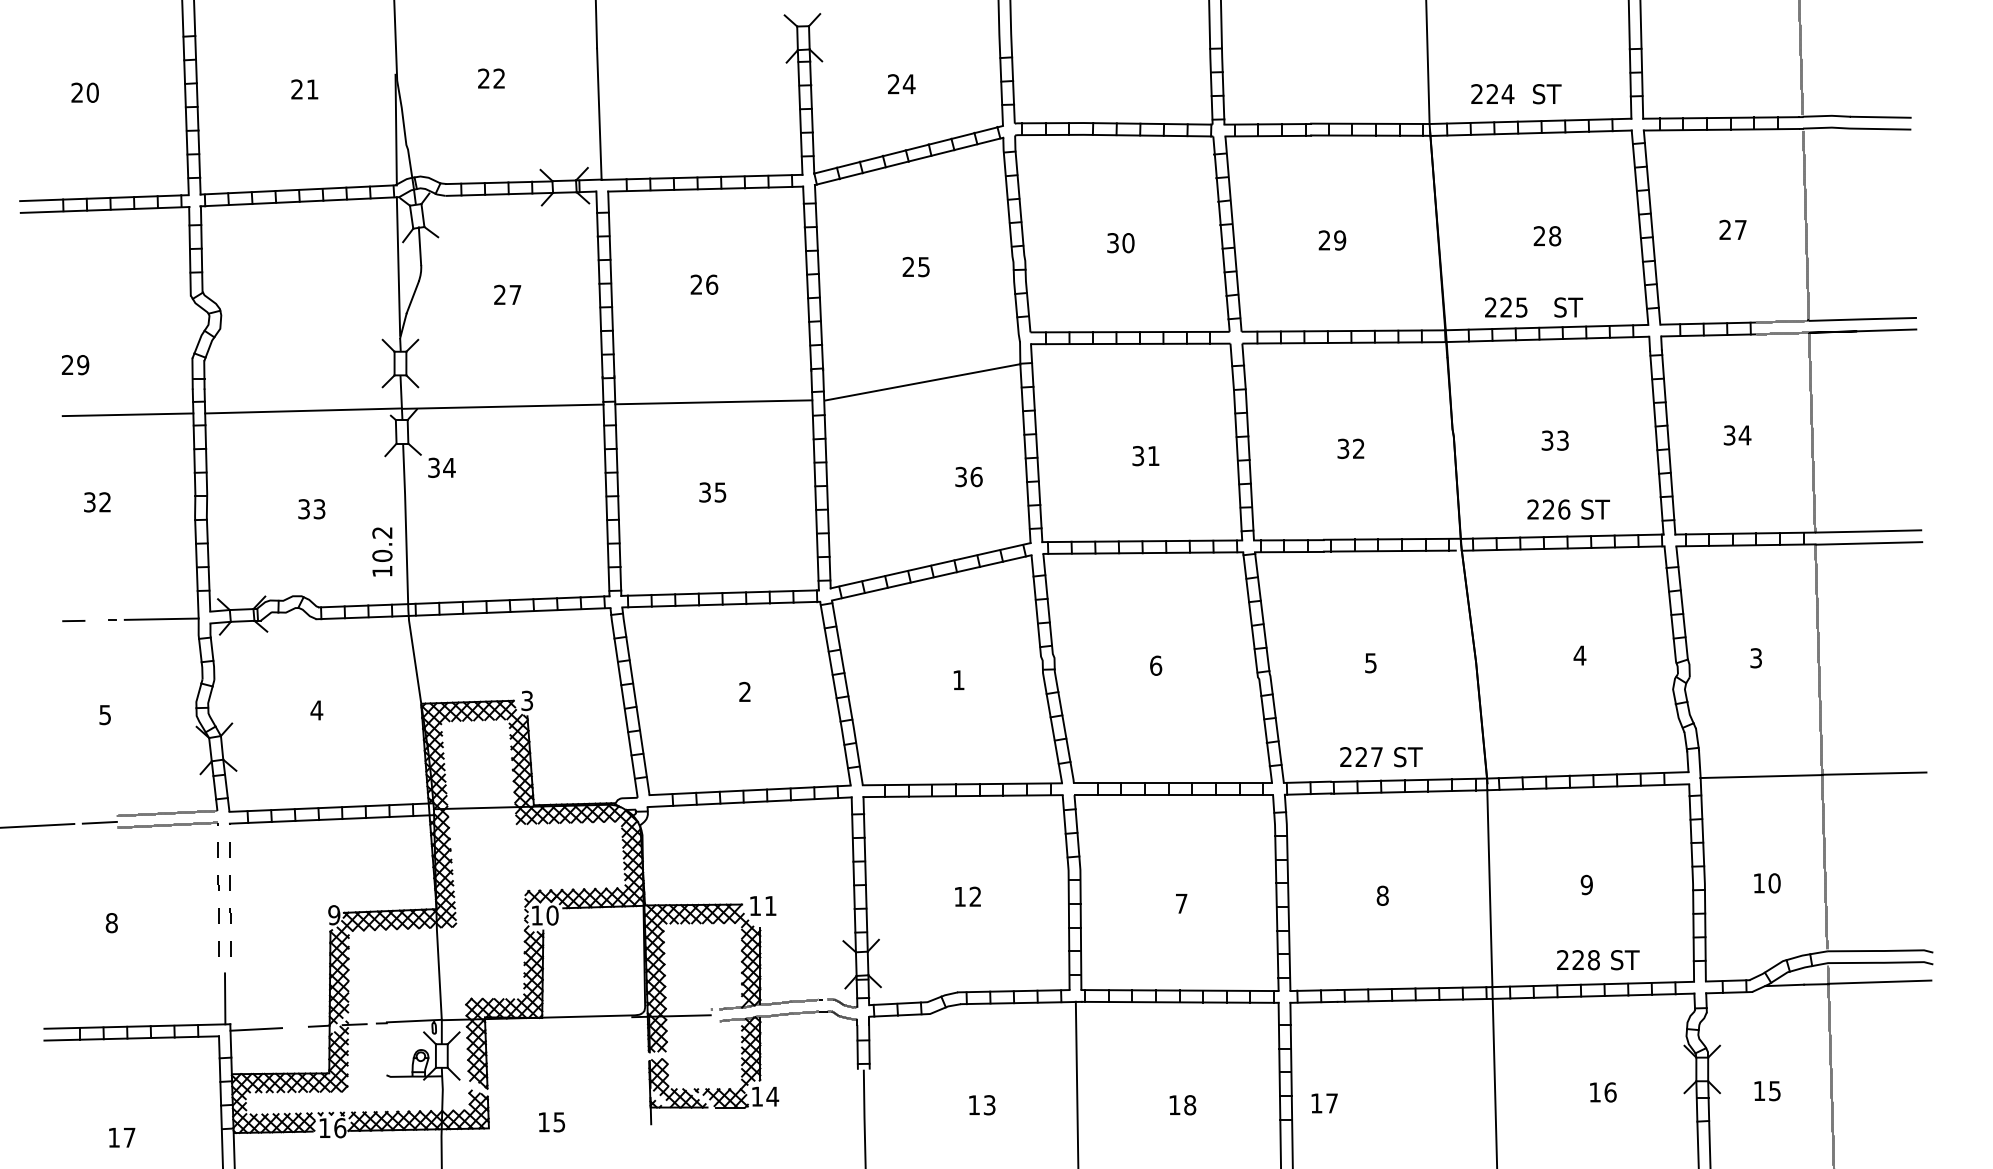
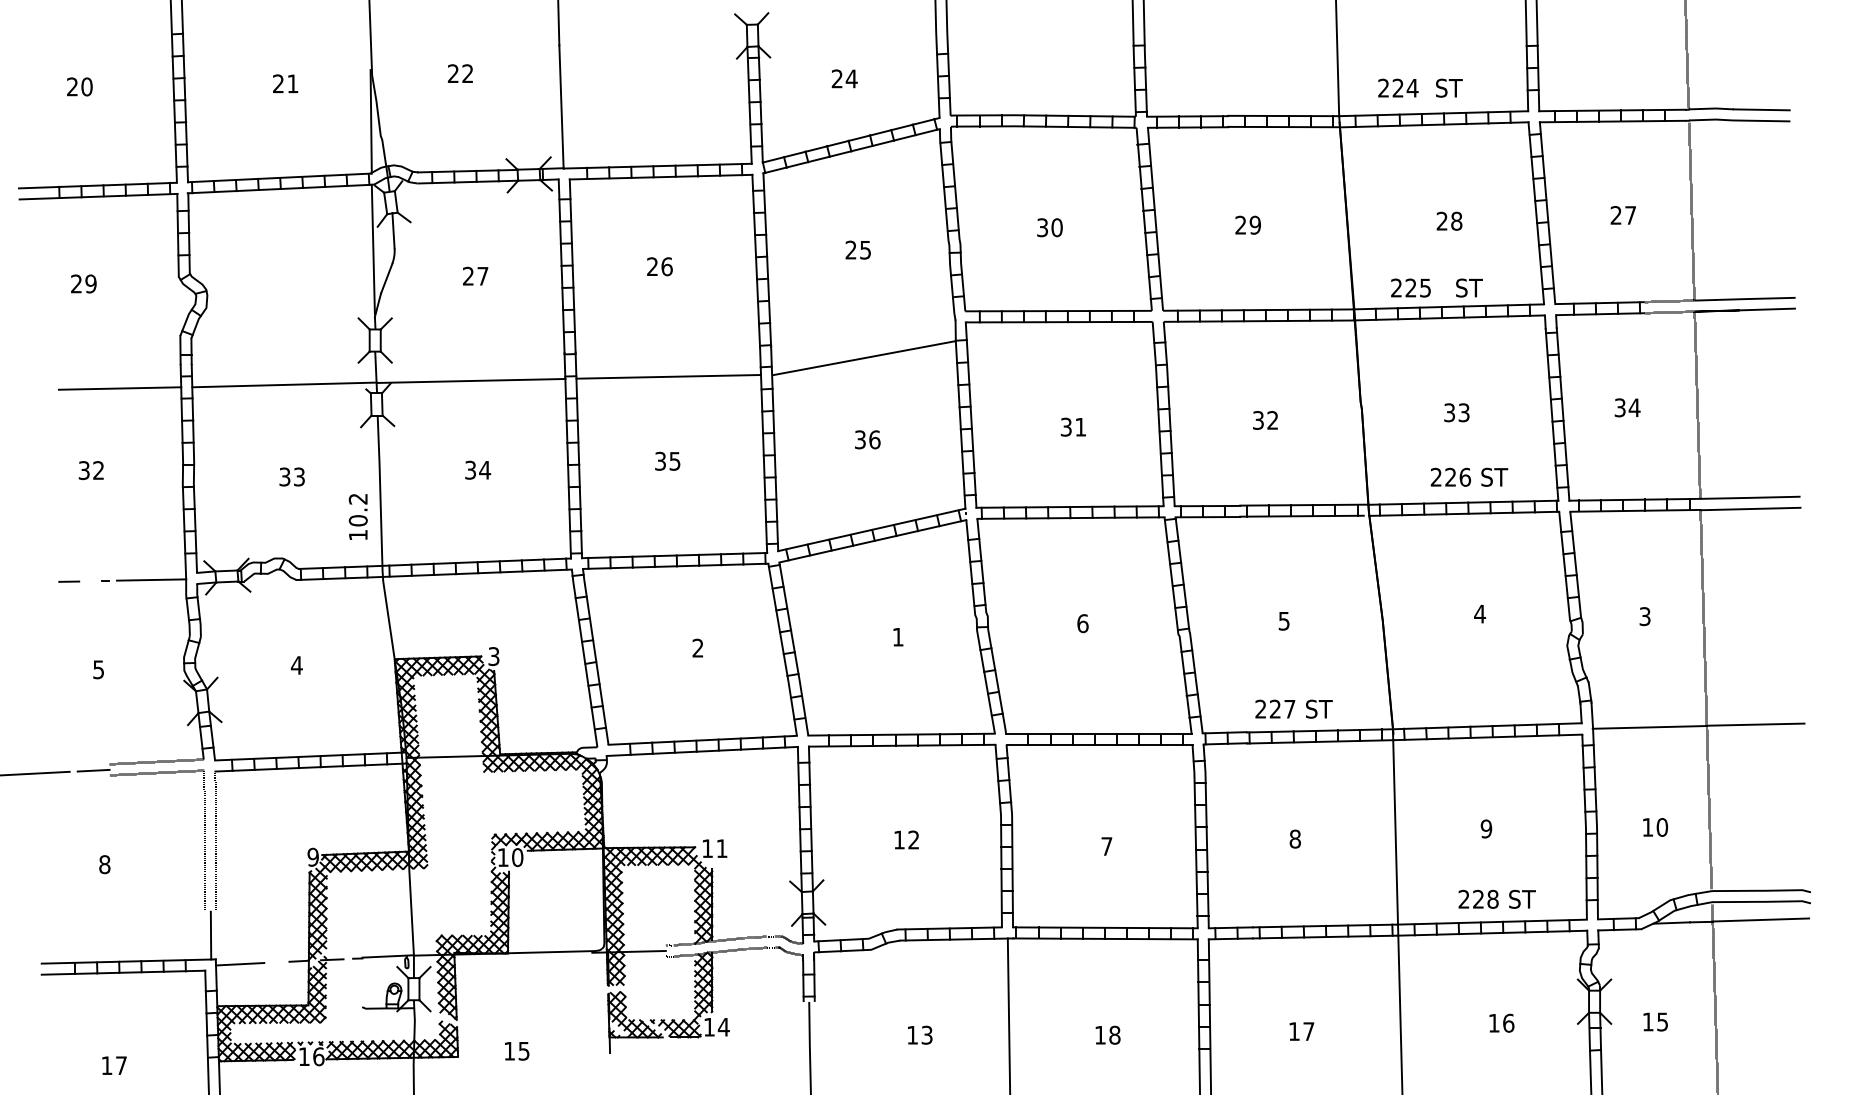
text: (75, 364) -> (83, 283), moved
text: (442, 467) -> (478, 469), moved
text: (968, 476) -> (867, 439), moved
text: (1324, 1103) -> (1301, 1031), moved

